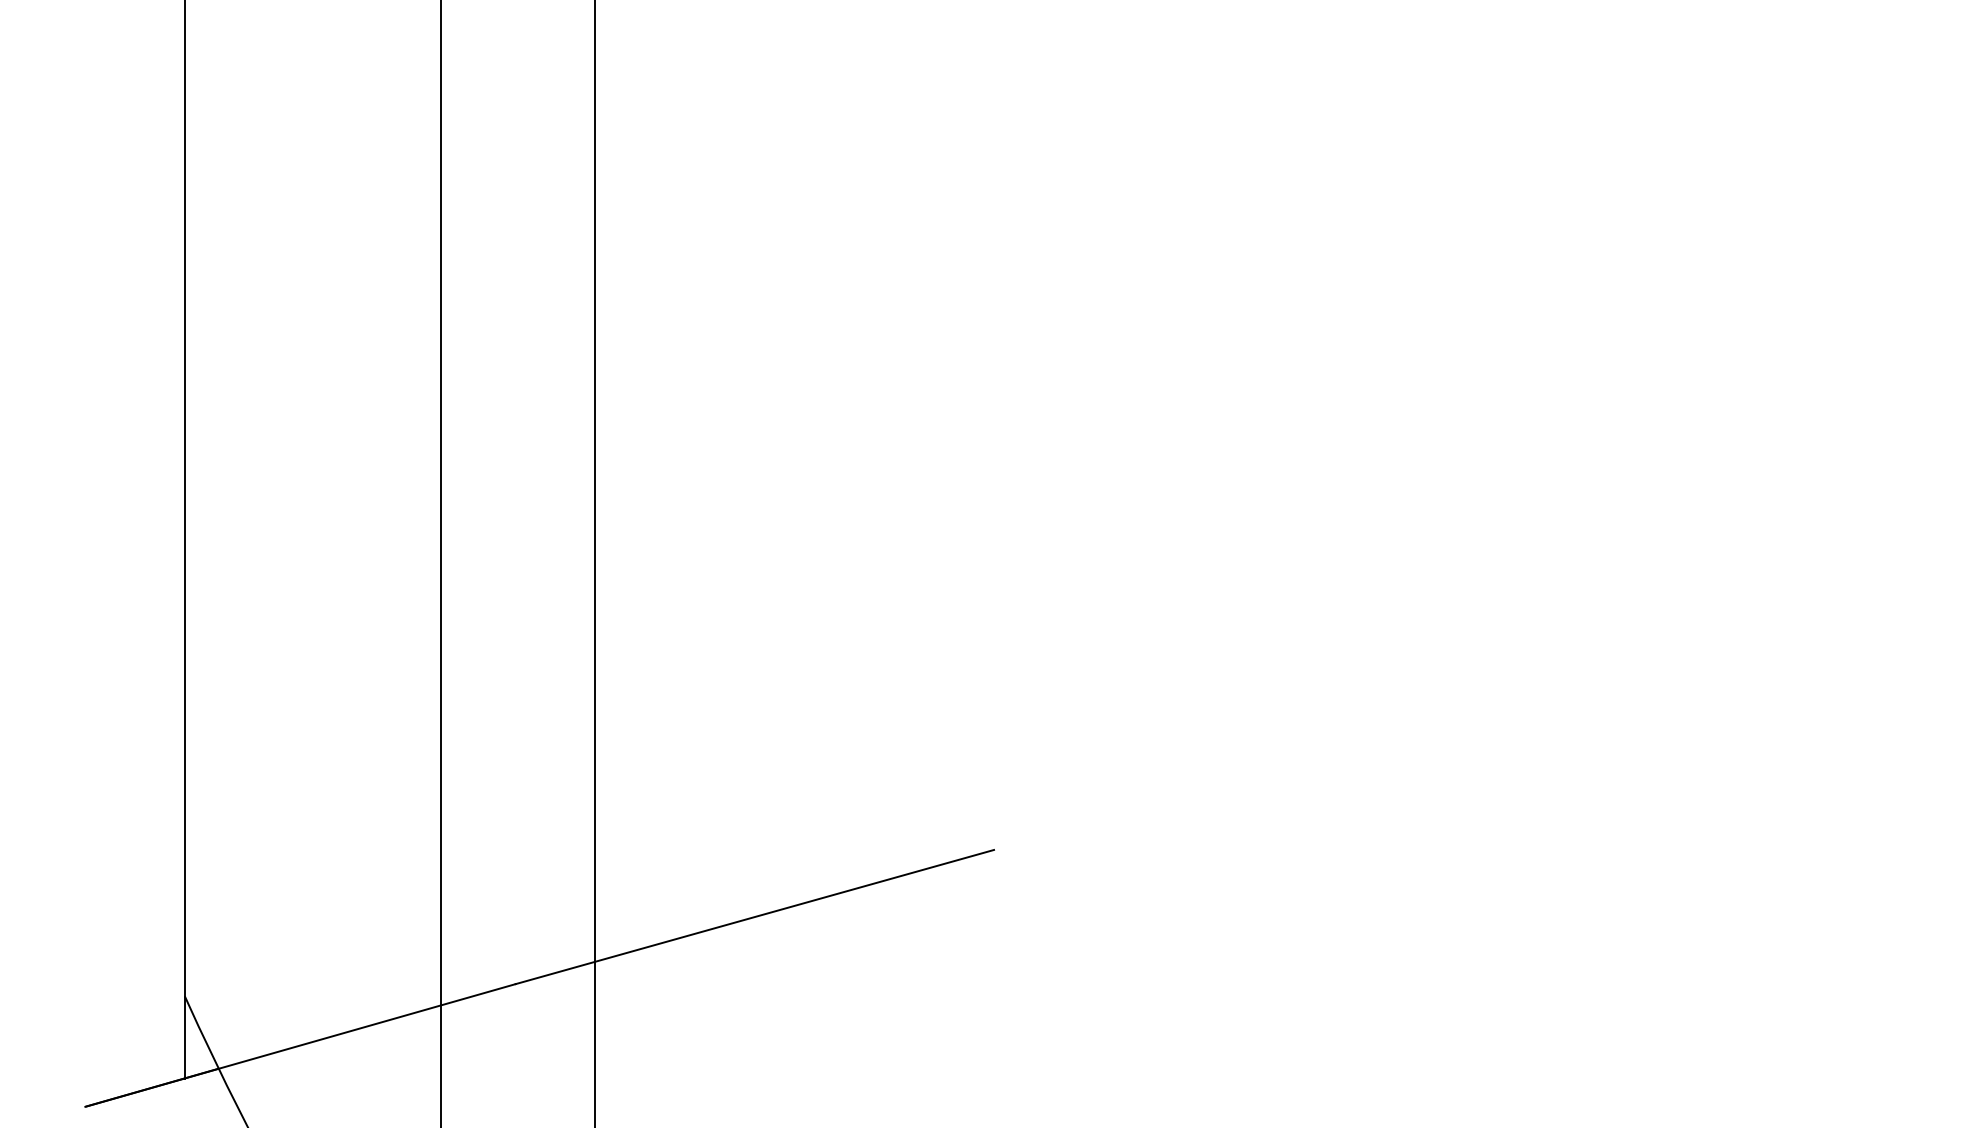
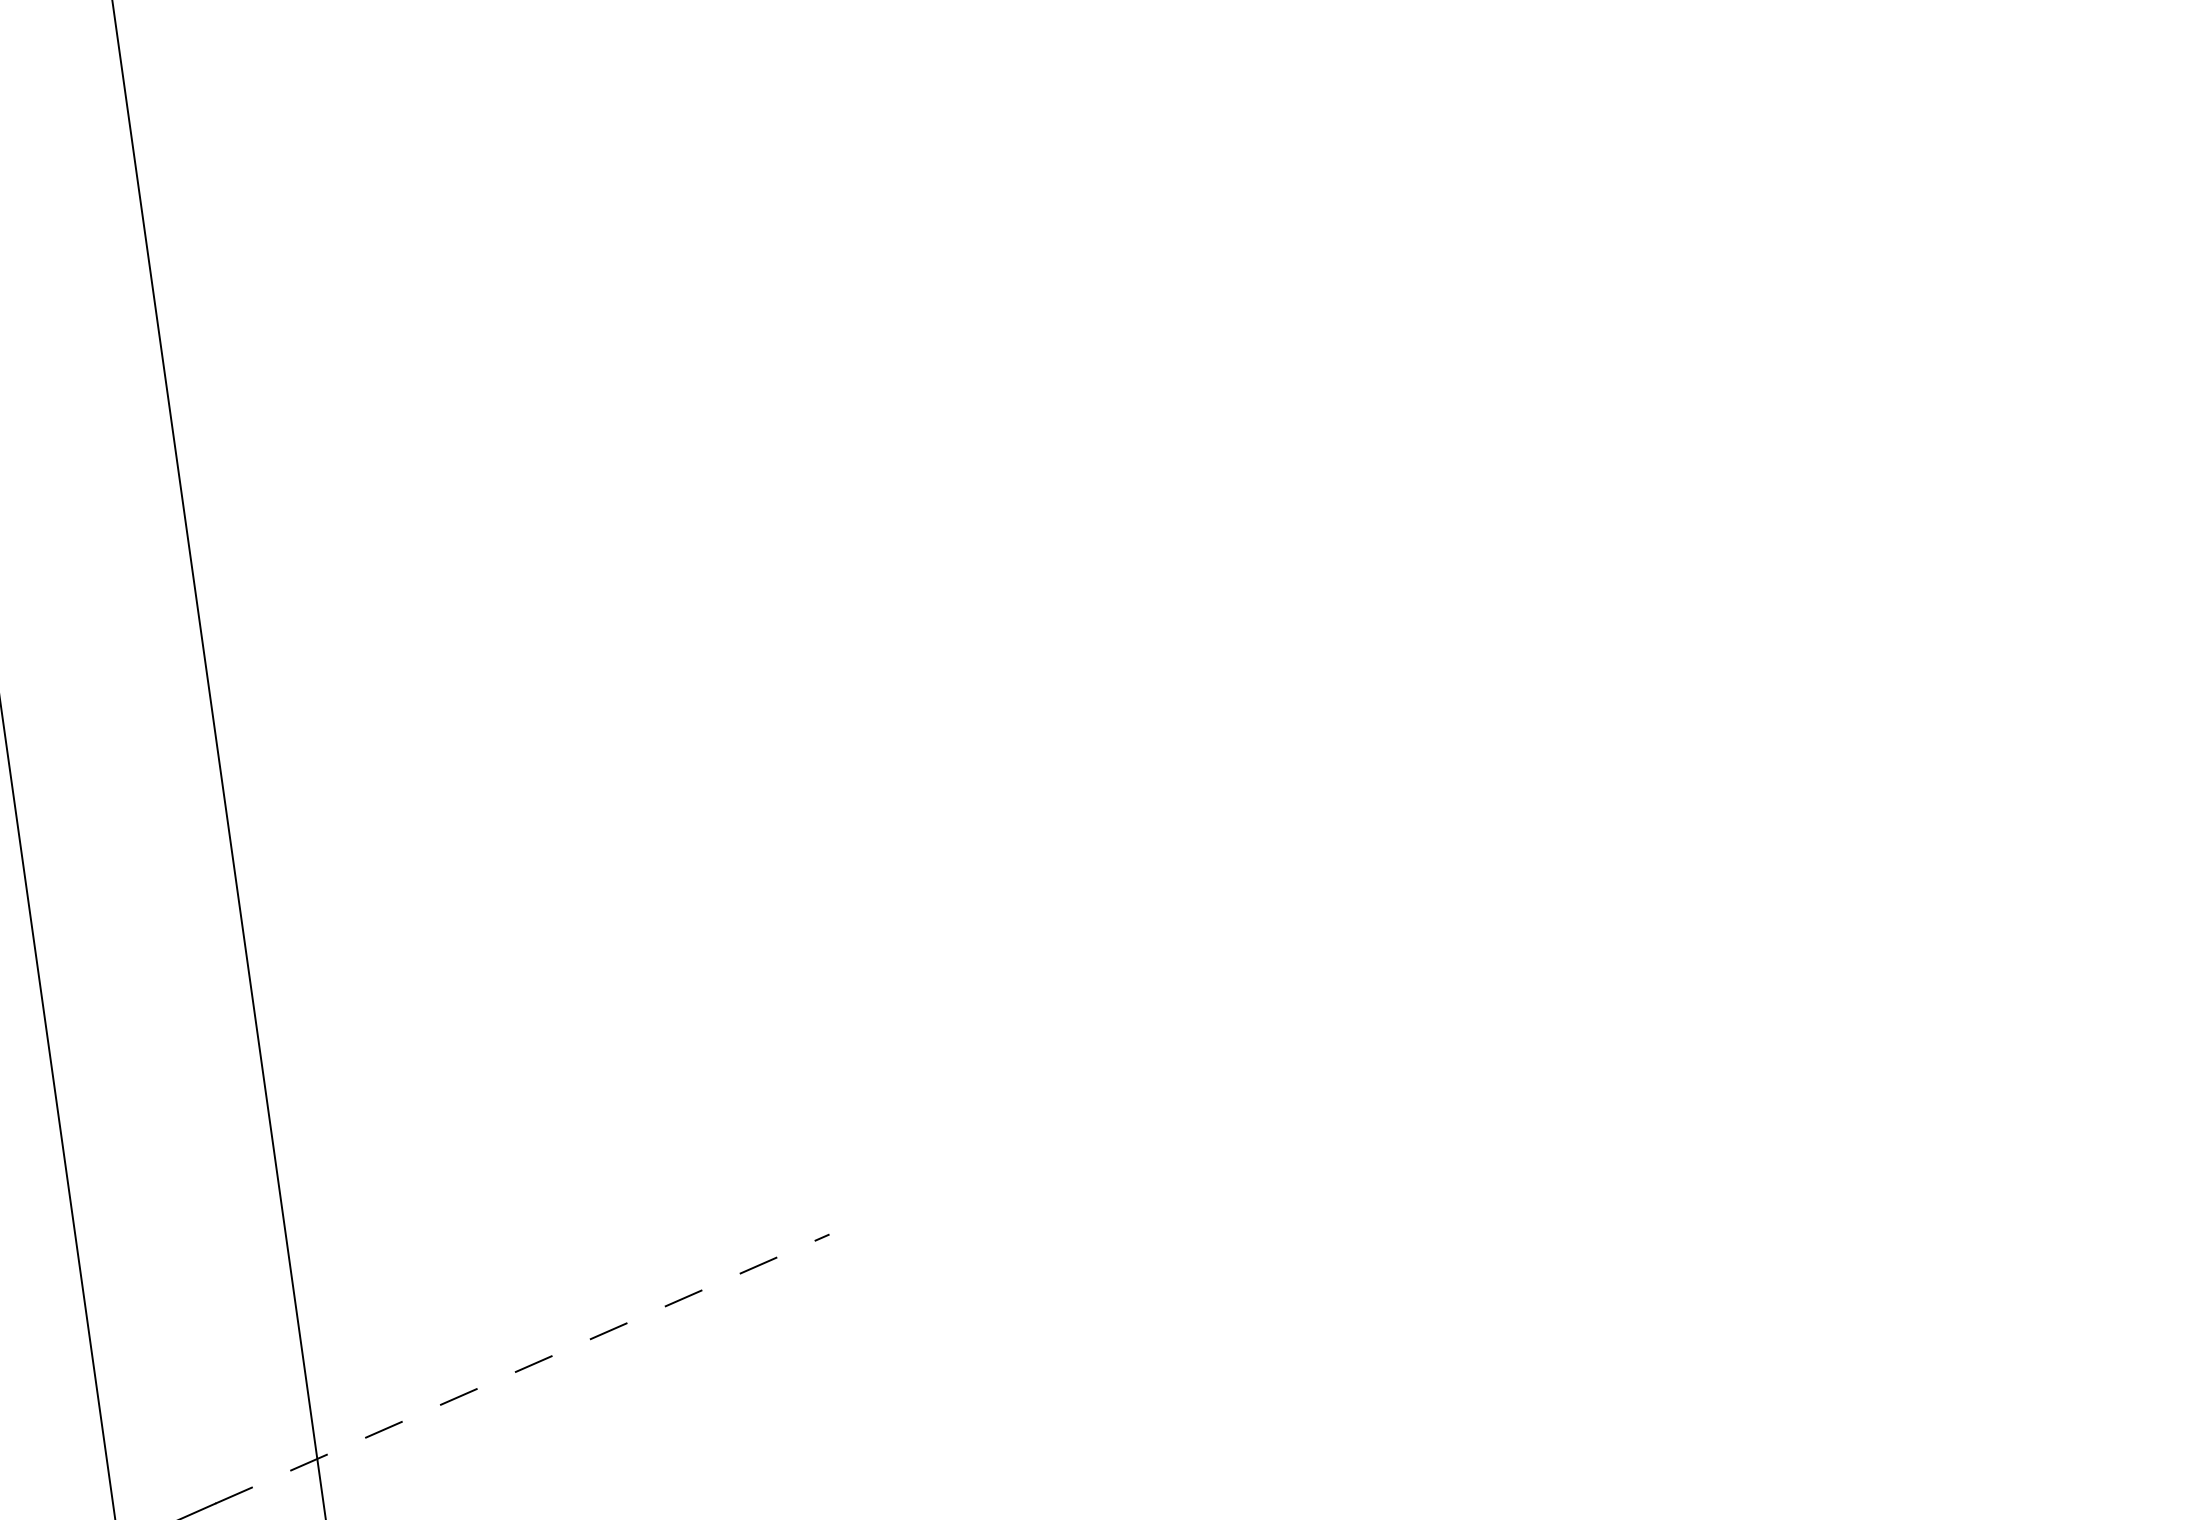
line: (755, 916) -> (523, 1368), solid -> dashed

